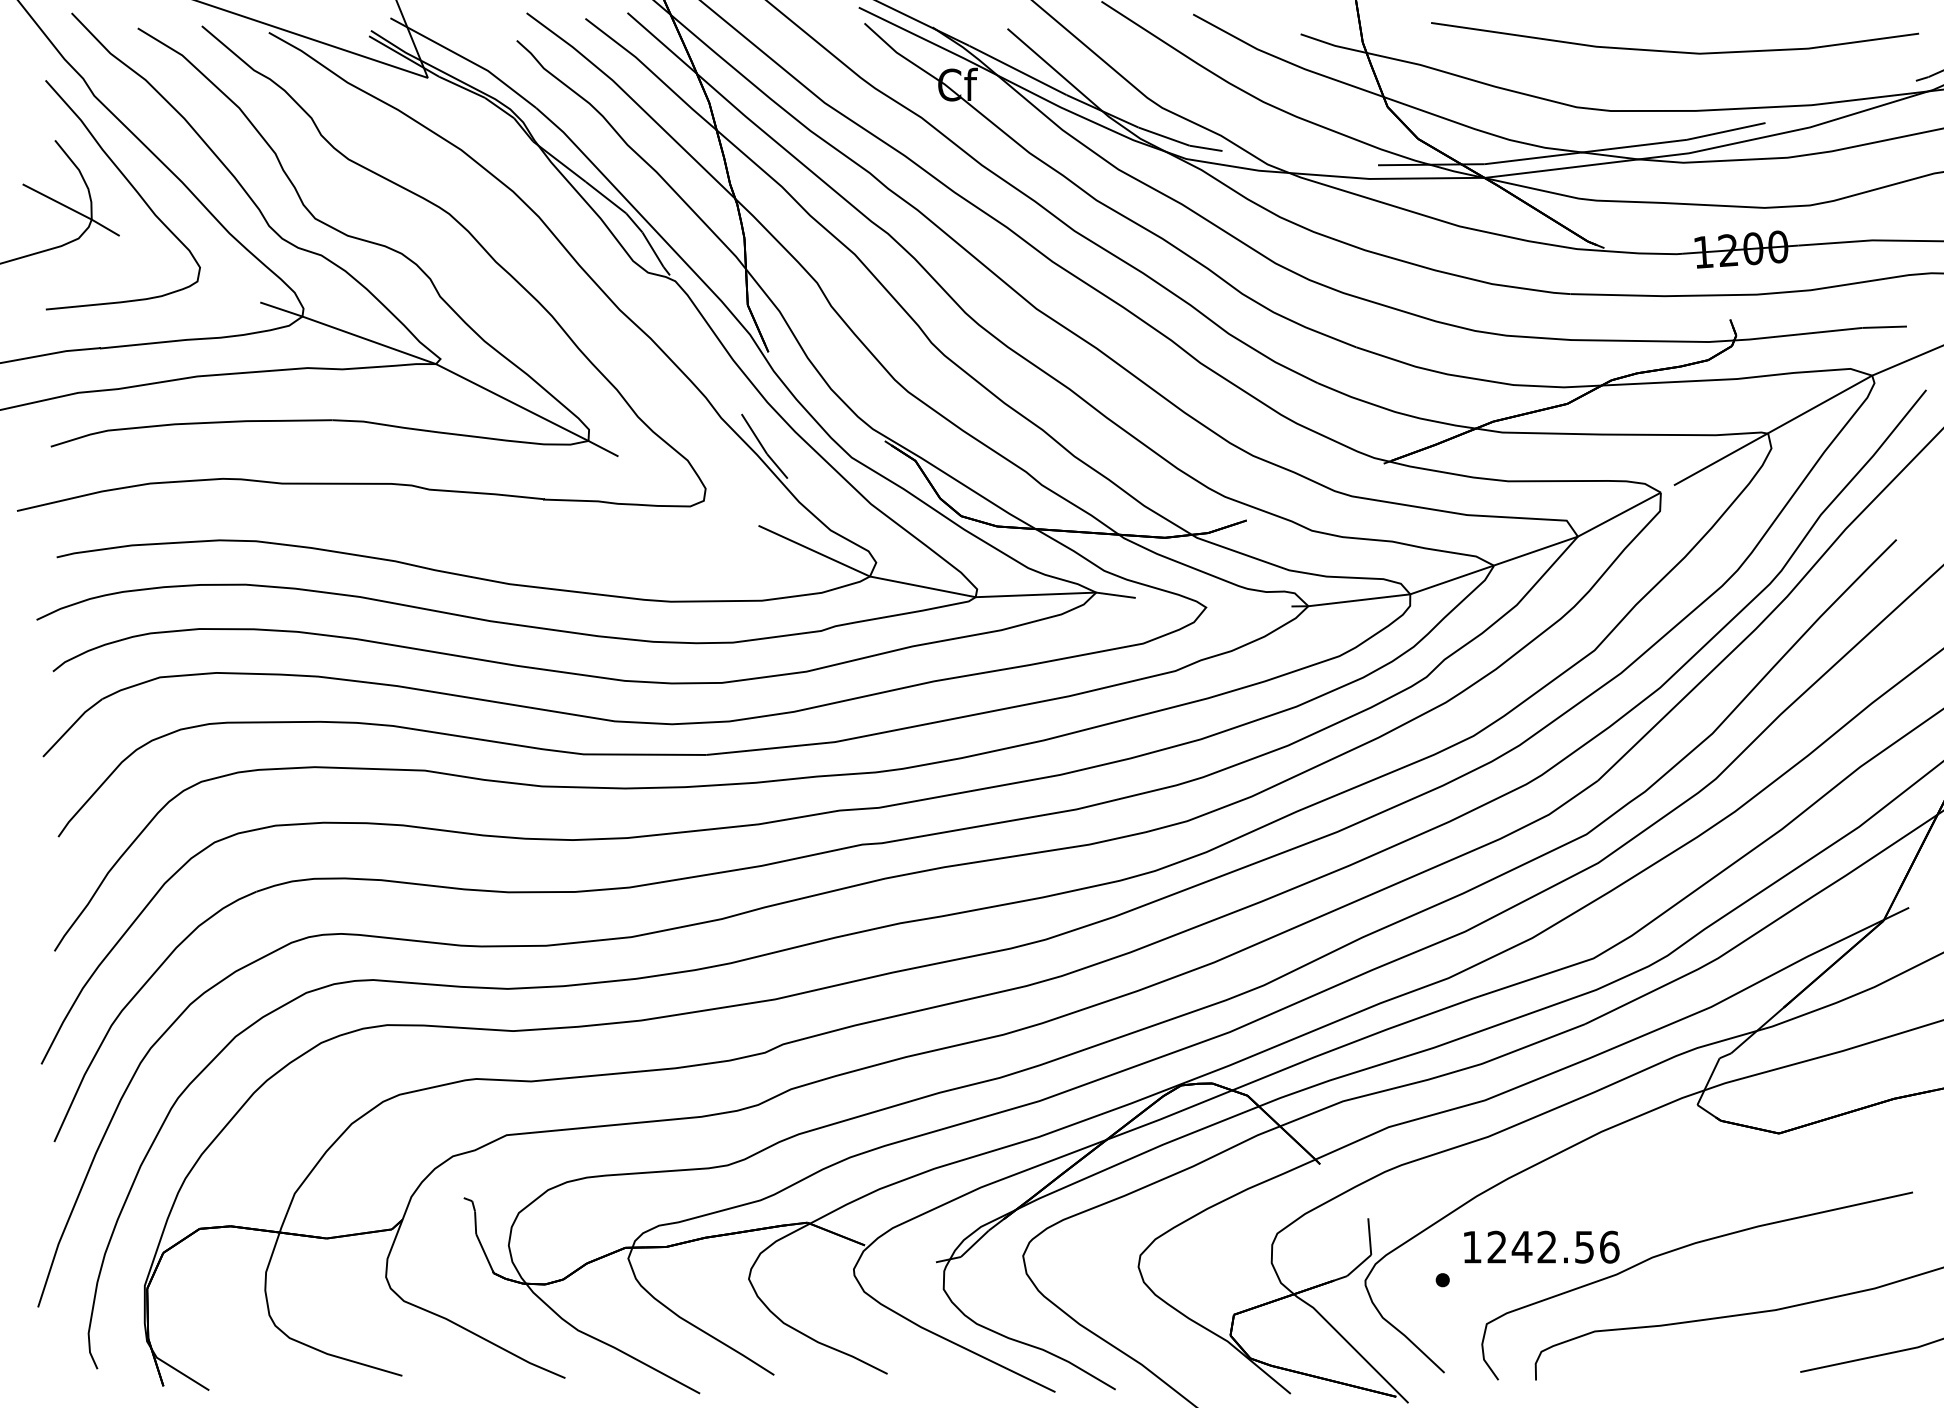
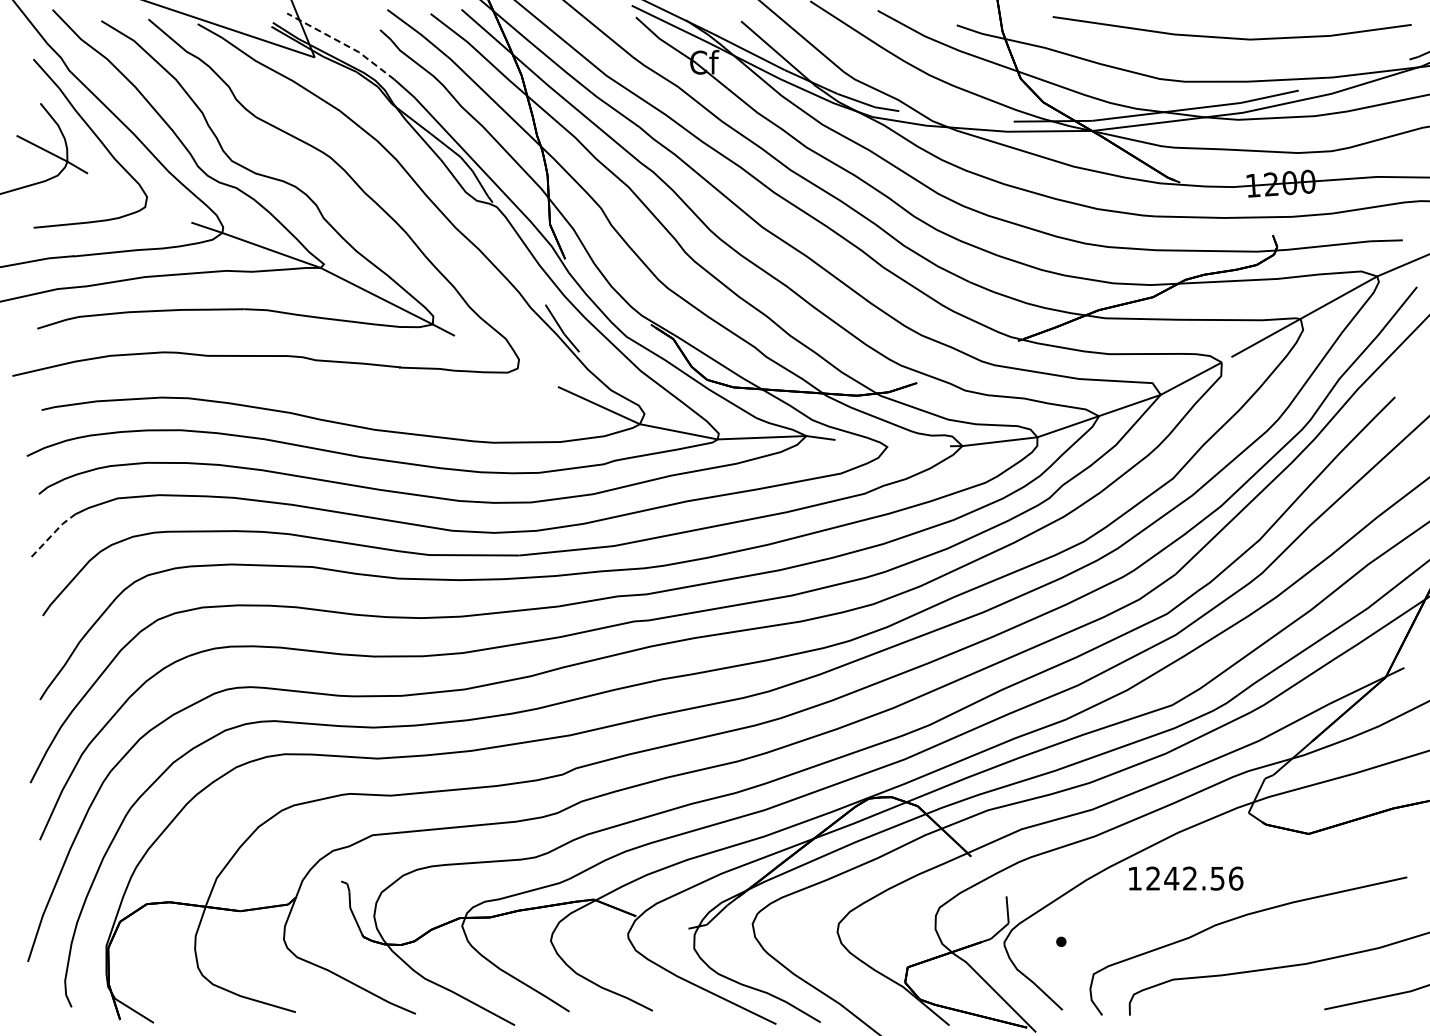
line: (467, 59) -> (343, 43), solid -> dashed
line: (72, 725) -> (53, 533), solid -> dashed
text: (1542, 1247) -> (1186, 878), moved

